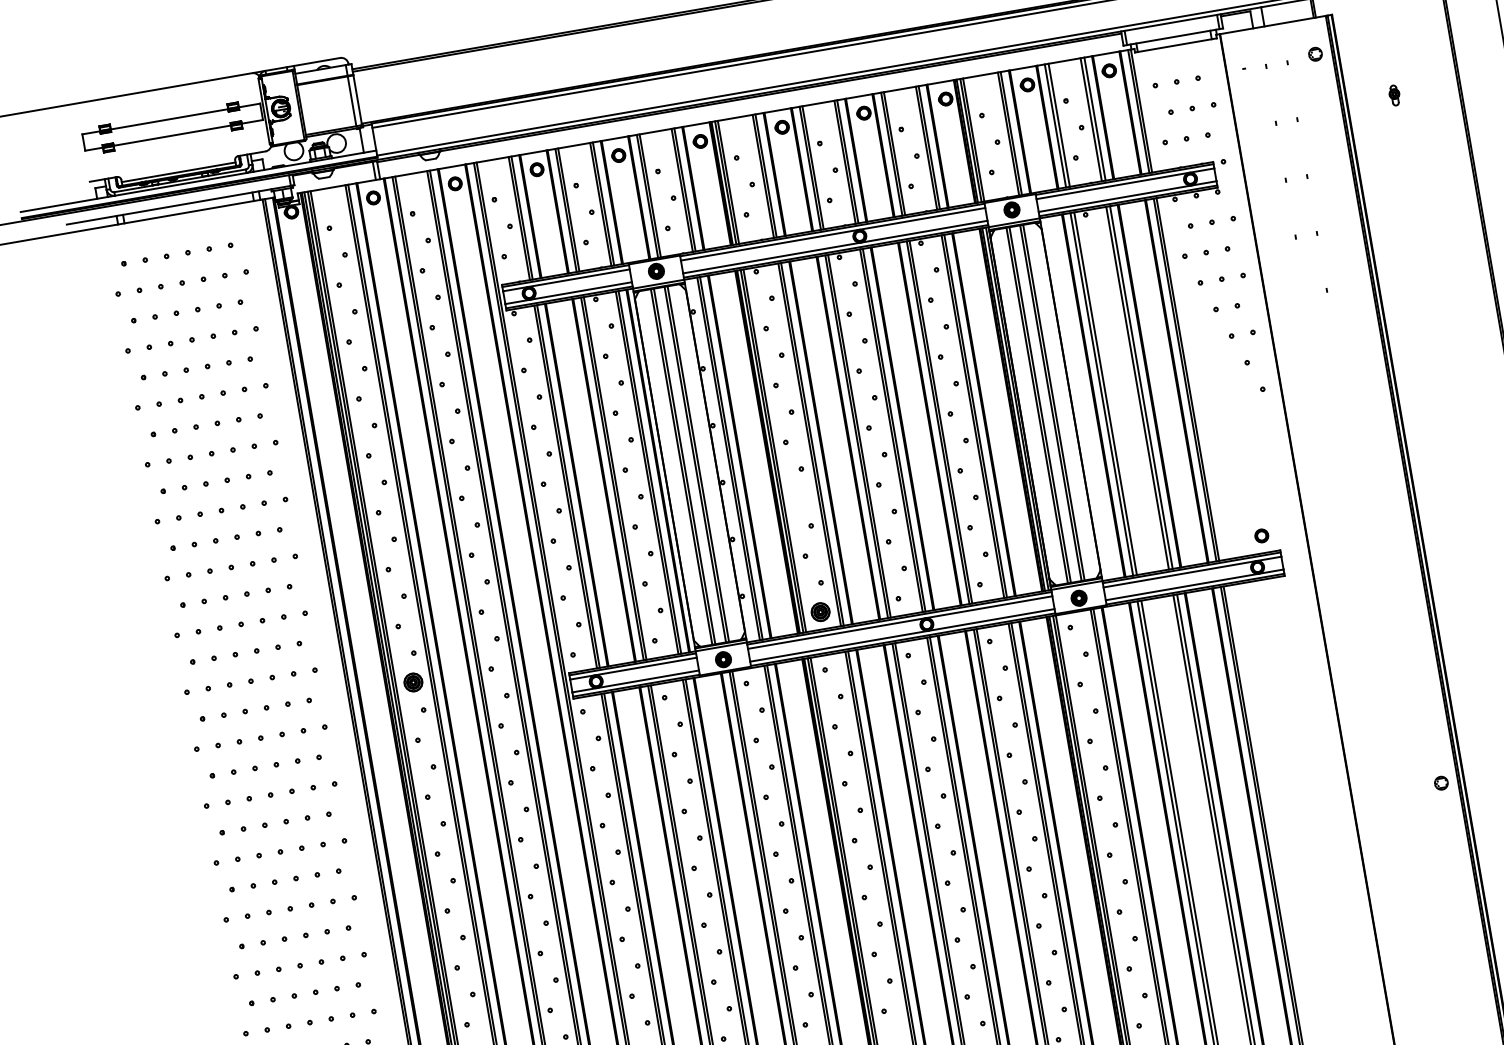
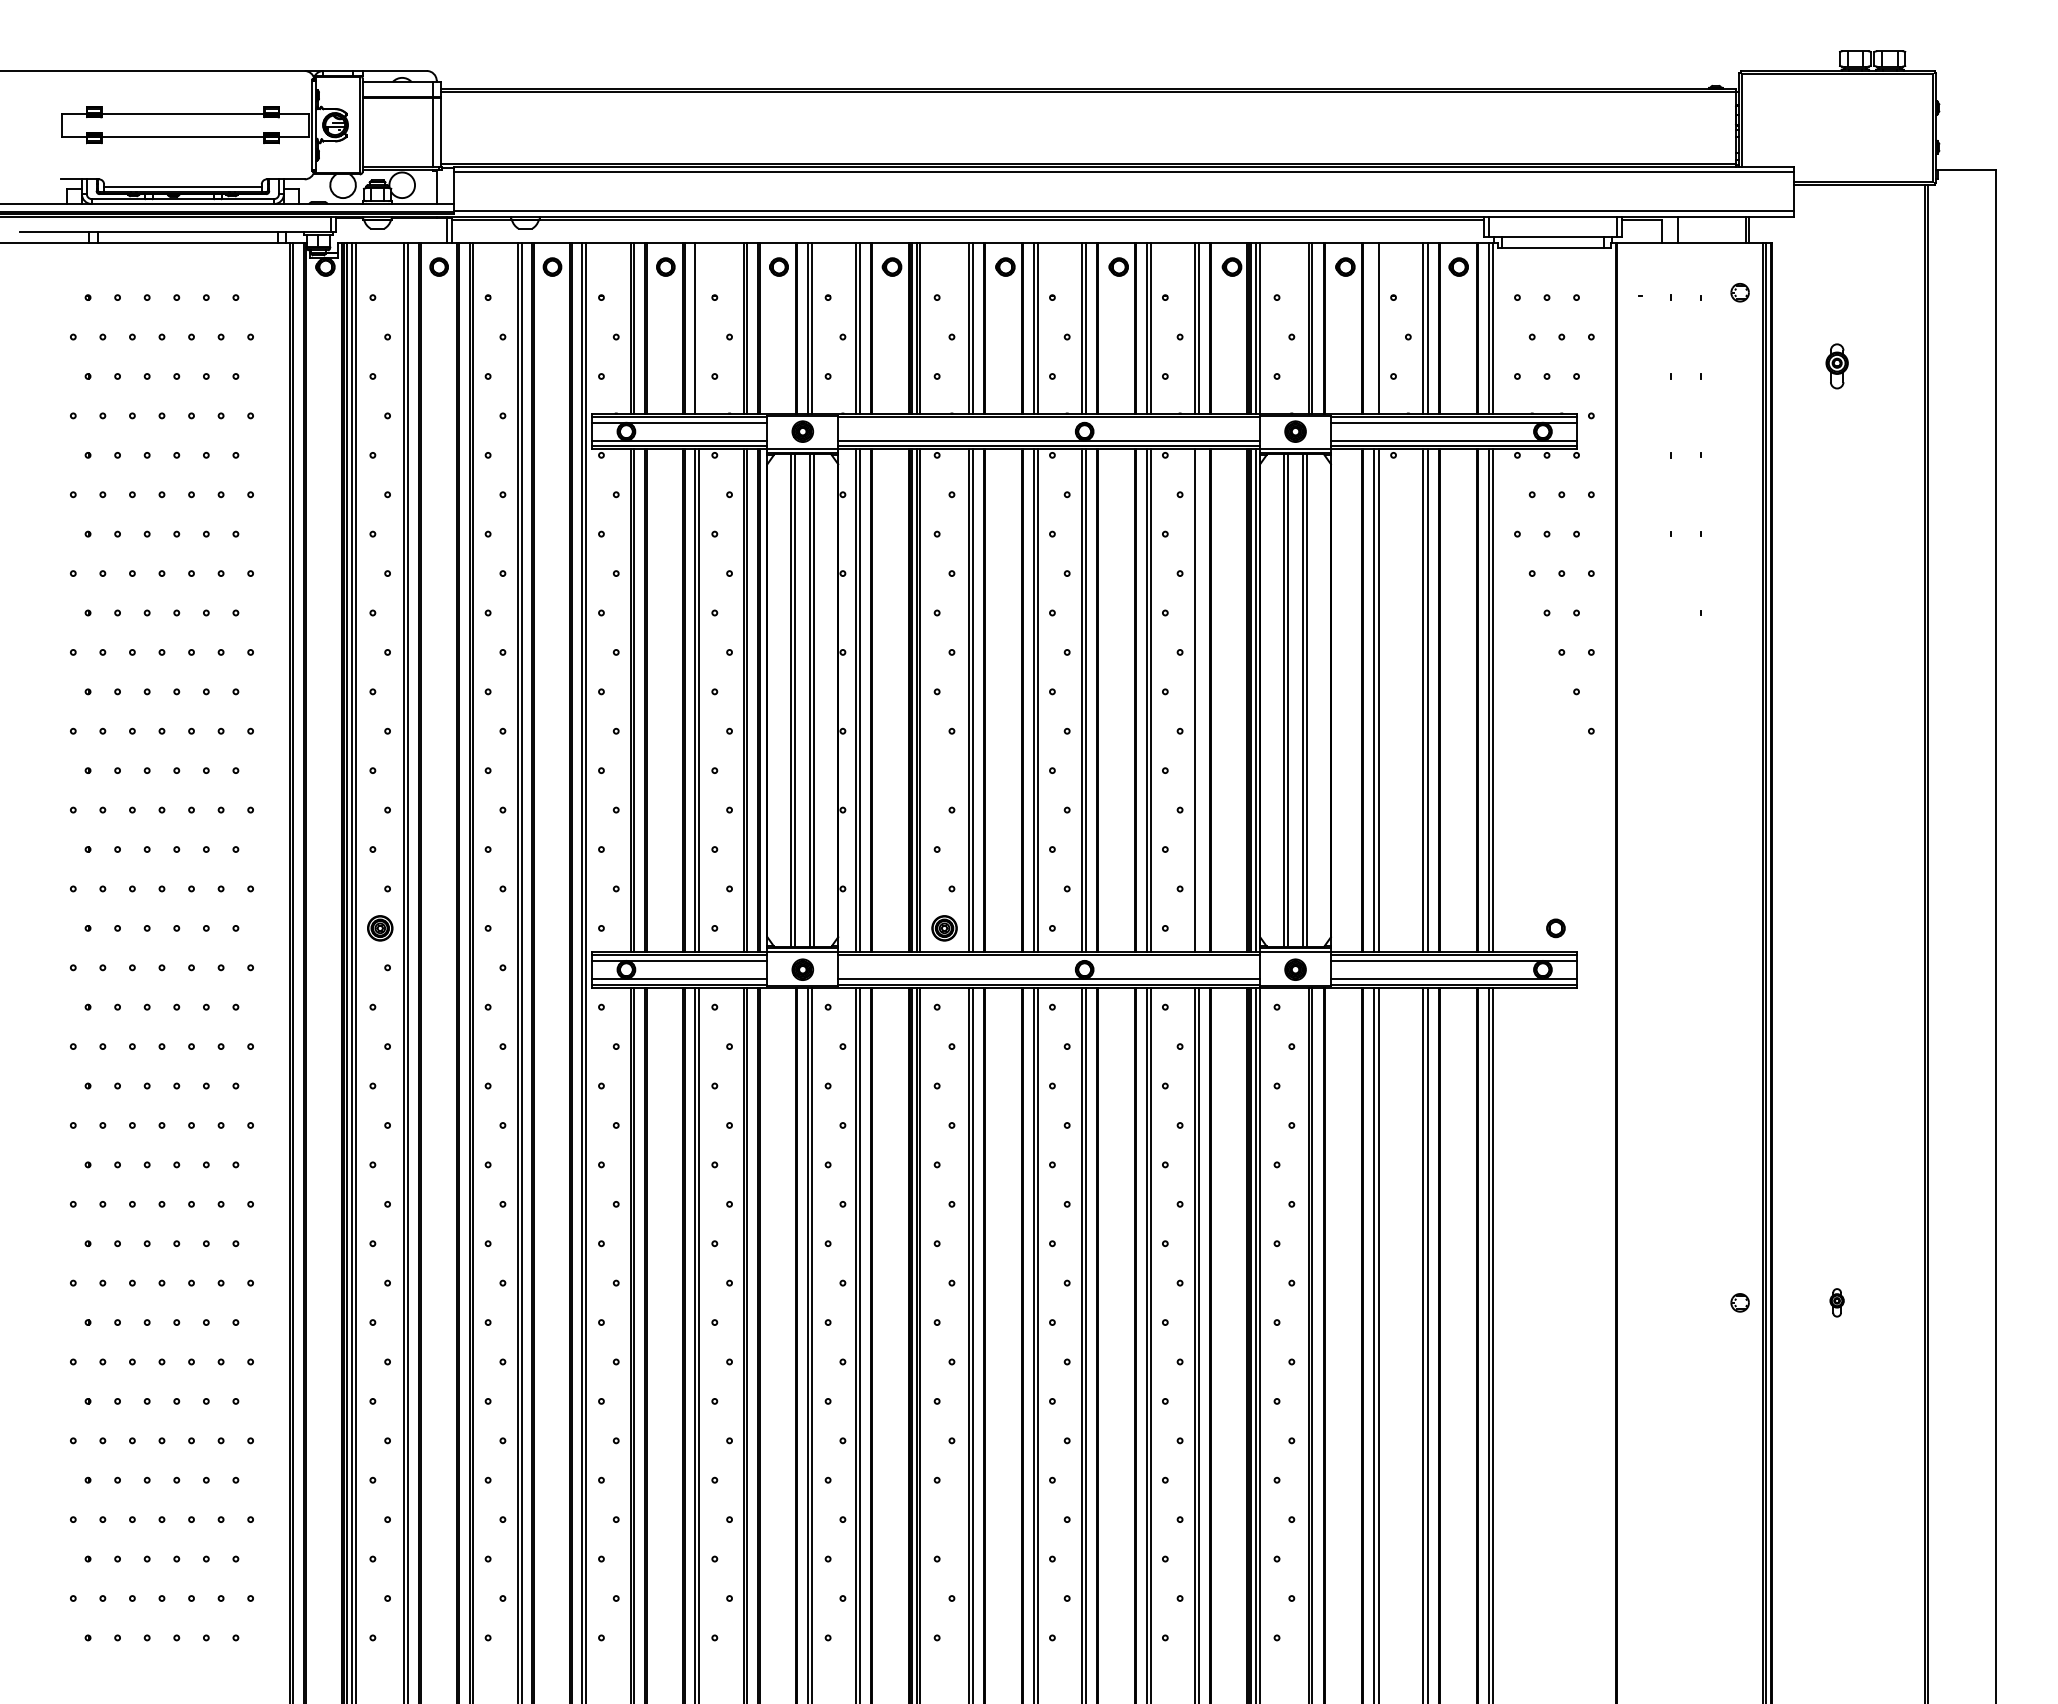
part: (1394, 95) -> (1836, 366), size x1.6
line: (1055, 125) -> (1373, 328), removed
line: (569, 209) -> (699, 328), removed
line: (833, 234) -> (1049, 422), removed
line: (975, 416) -> (1198, 700), removed
line: (900, 622) -> (1049, 960), removed

